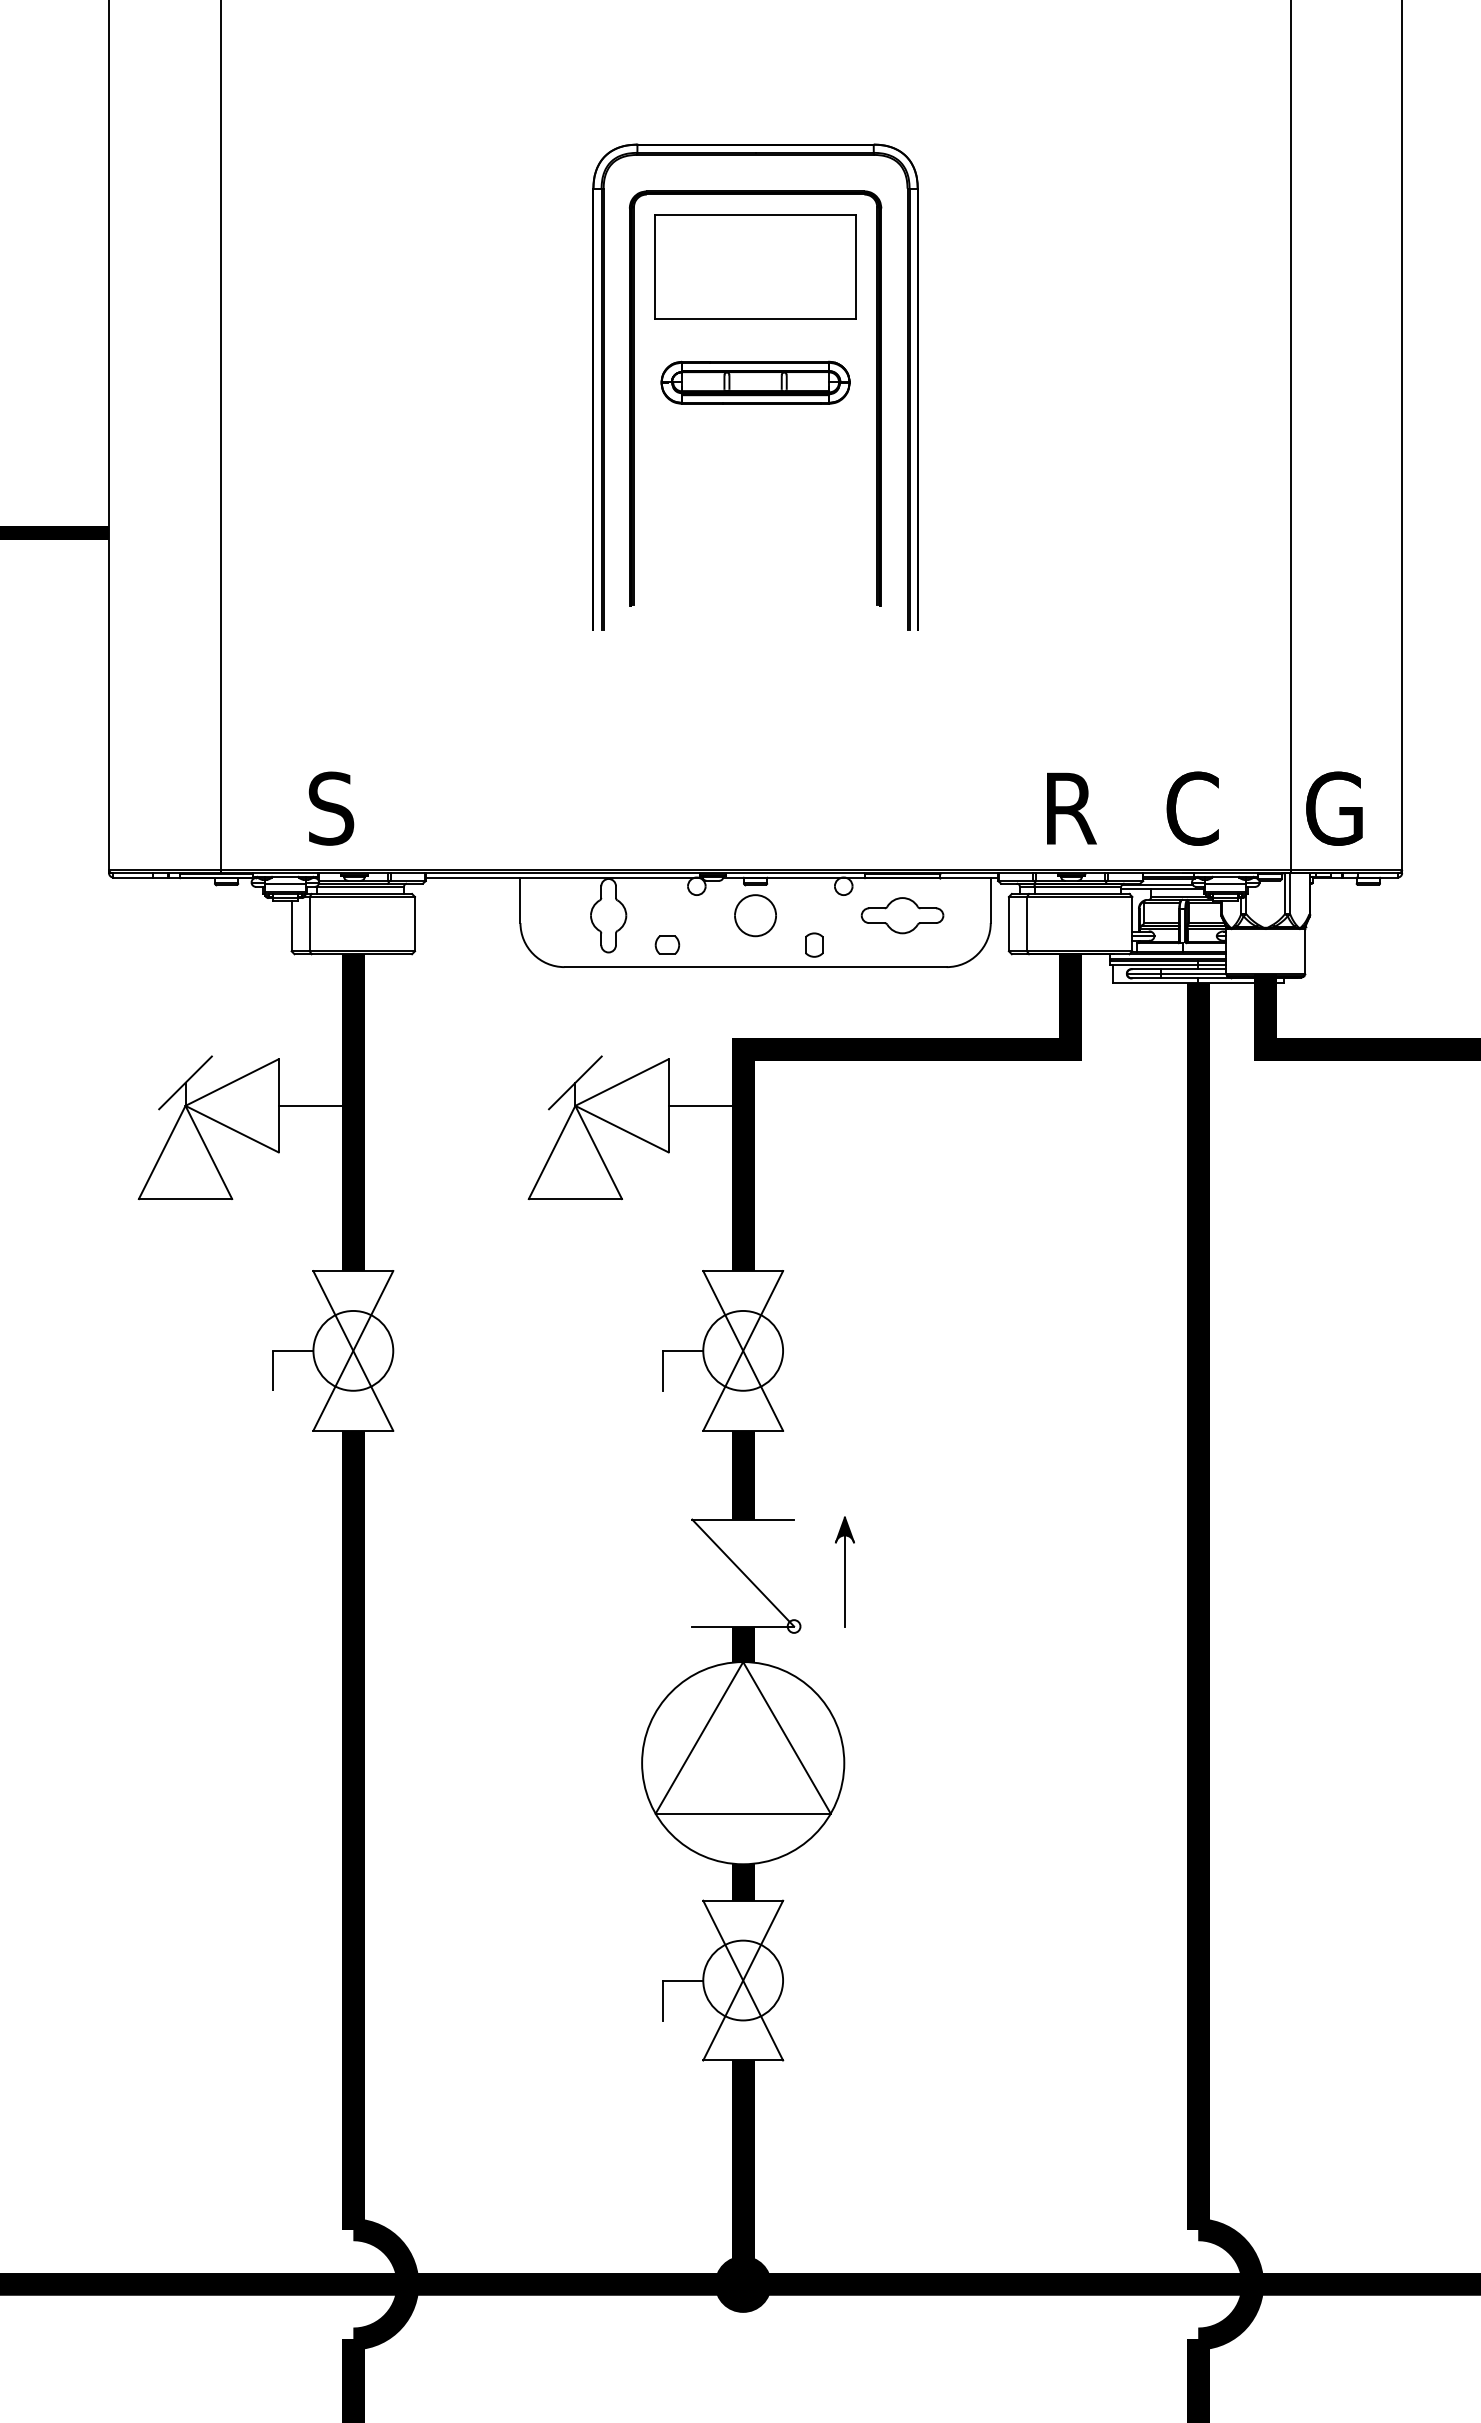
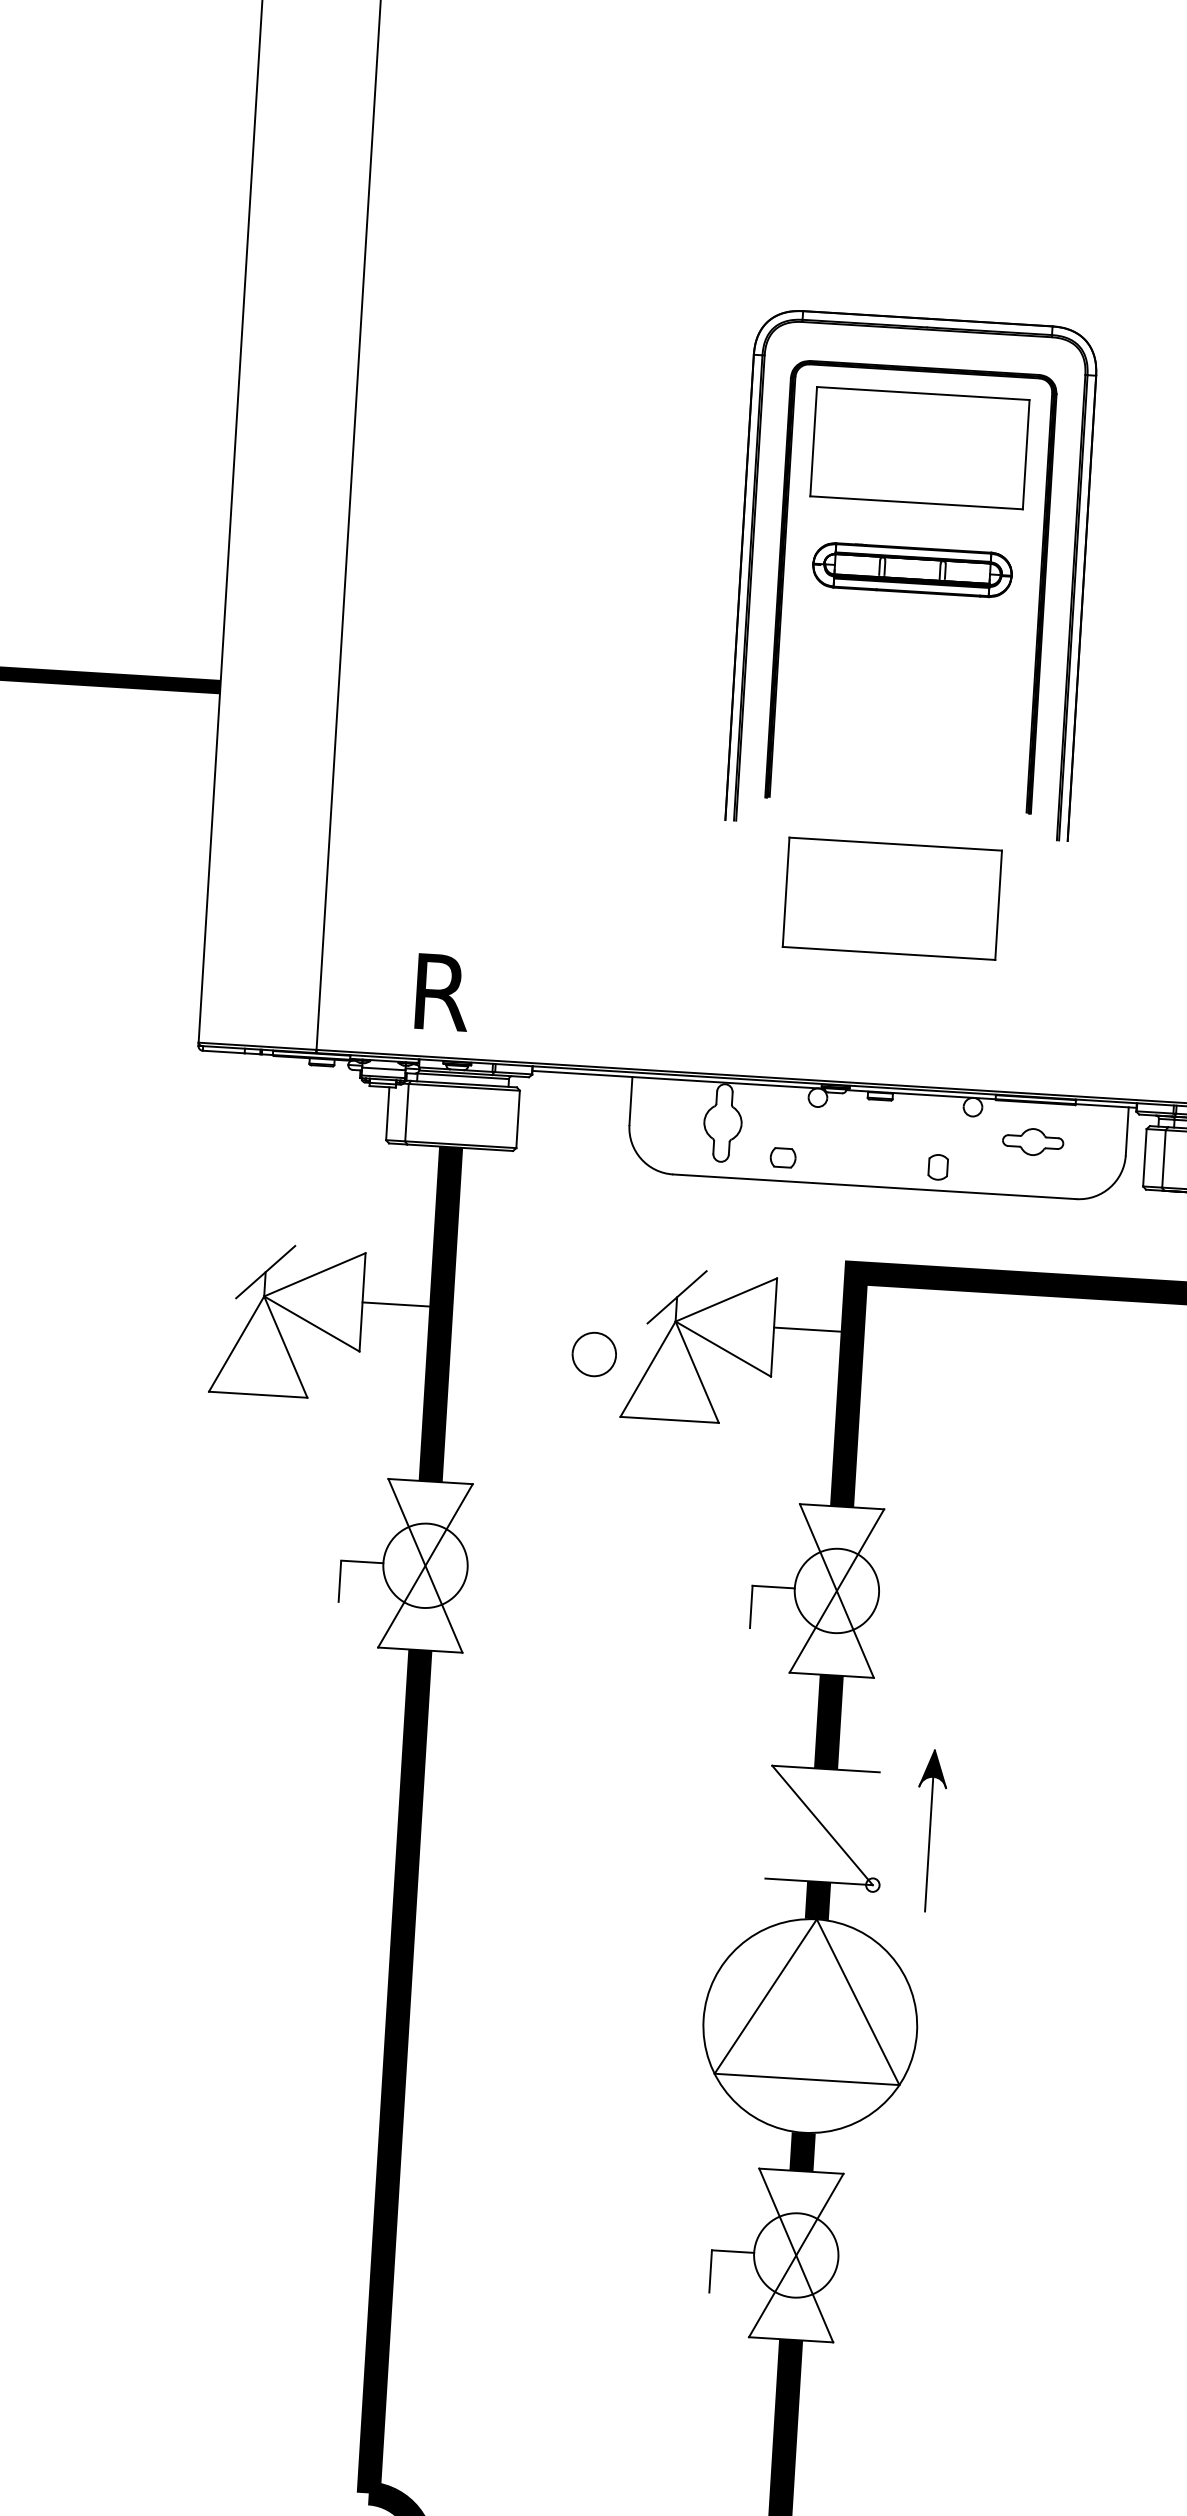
part: (755, 693) -> (892, 898), added
text: (334, 808) -> (440, 992), S -> R
part: (755, 915) -> (594, 1354), moved
part: (902, 915) -> (1033, 1141), size x0.7
part: (844, 1571) -> (929, 1830), size x1.4

